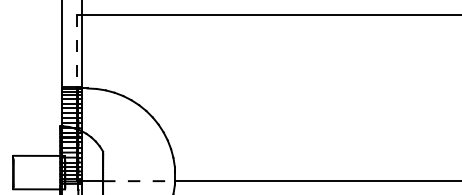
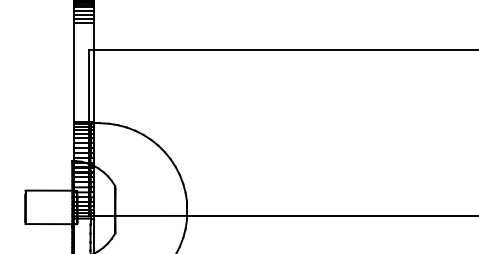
line: (77, 50) -> (89, 85), dashed -> solid
line: (139, 180) -> (151, 215), dashed -> solid

